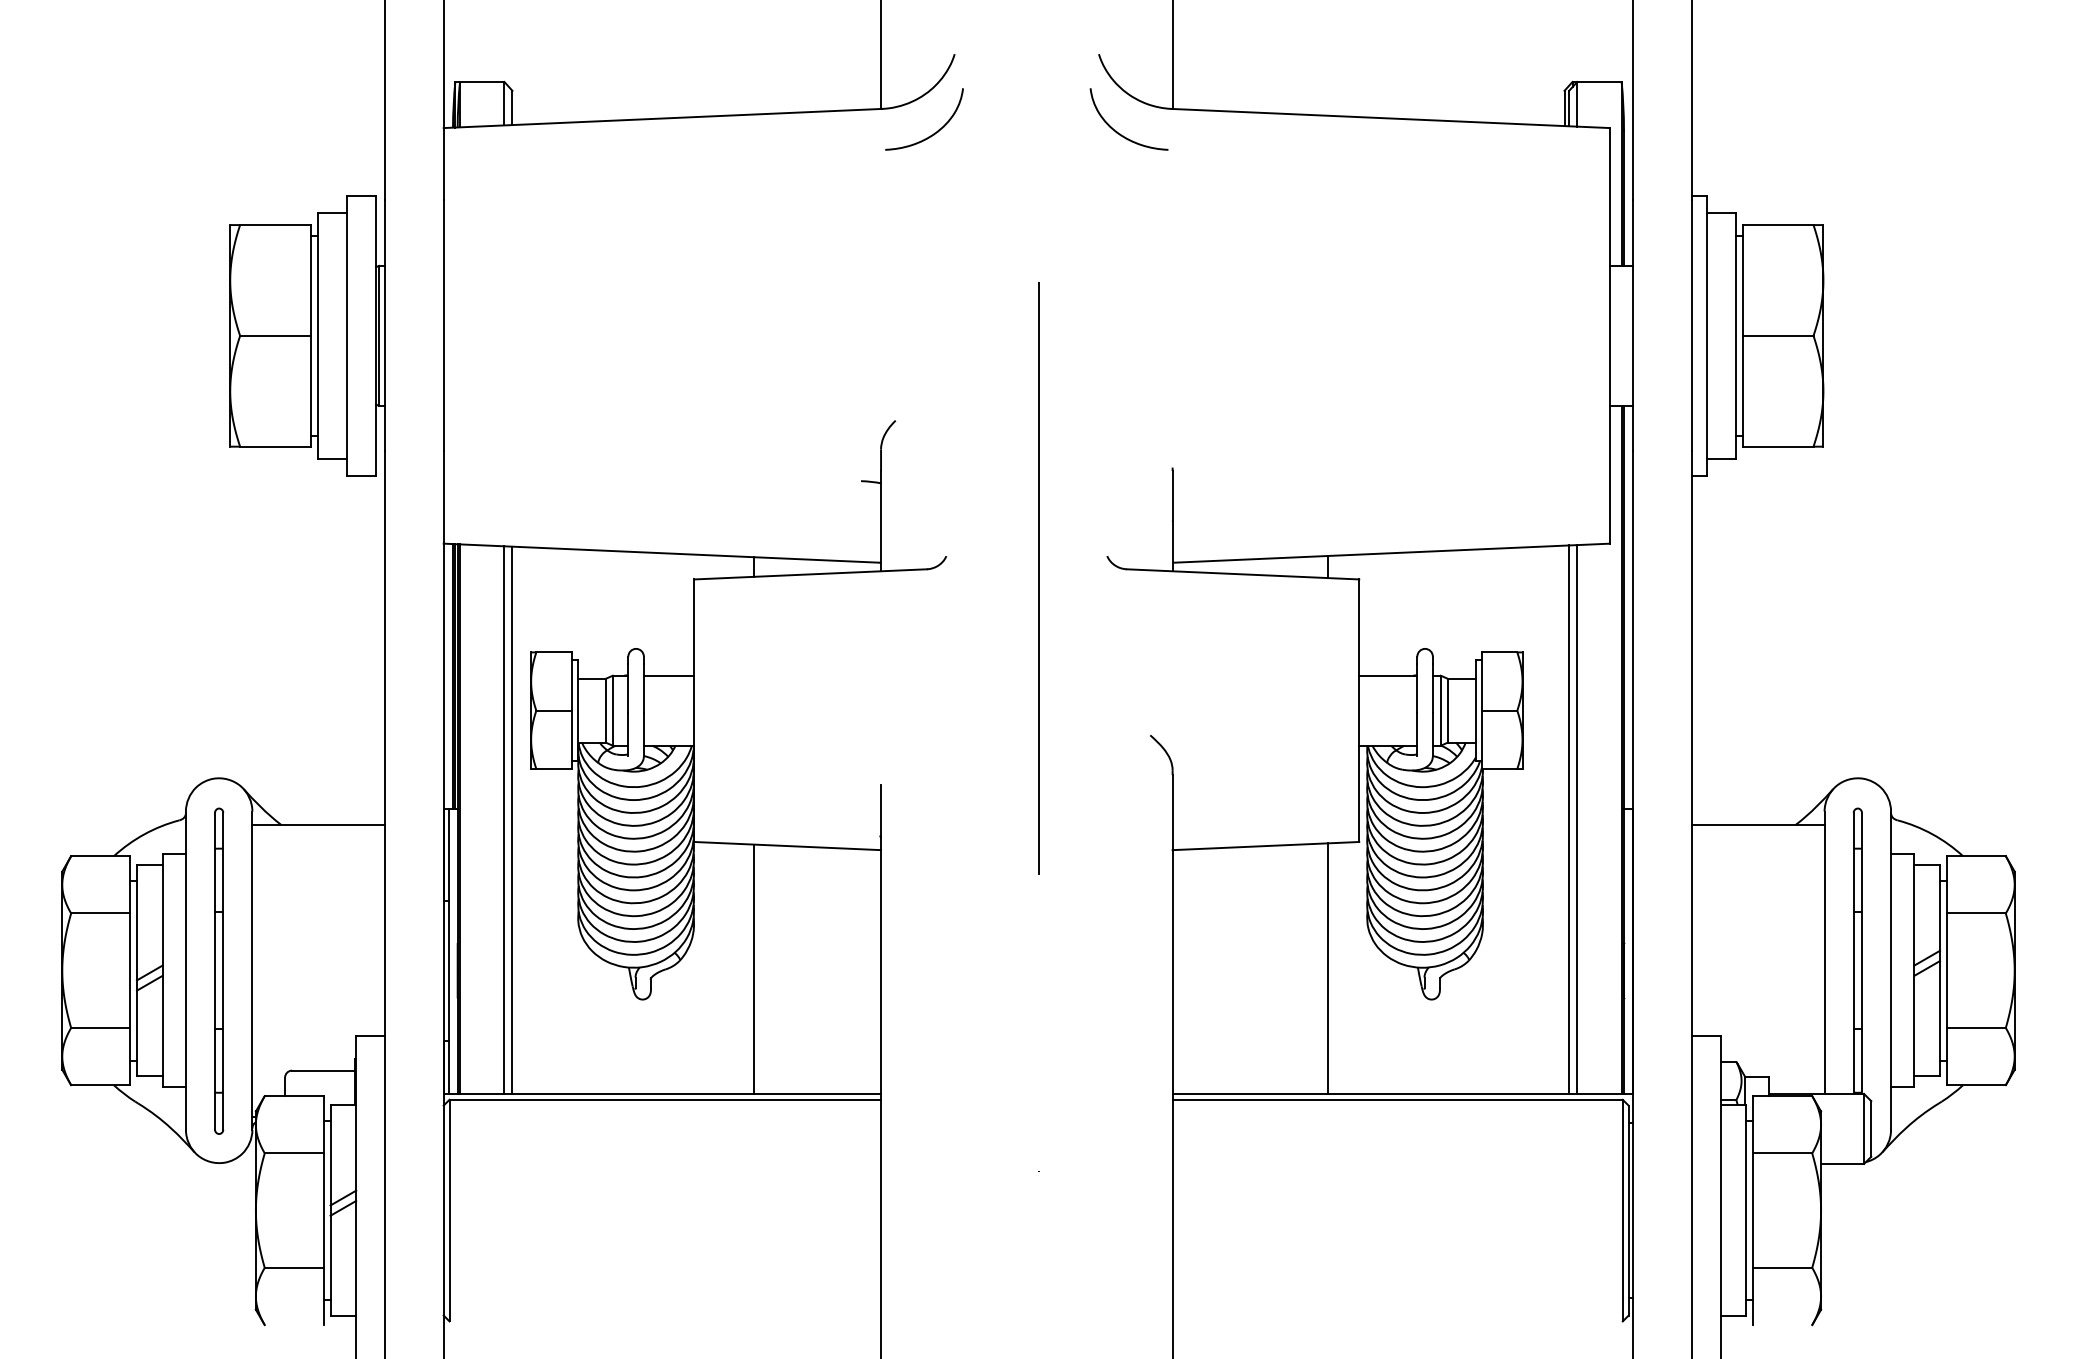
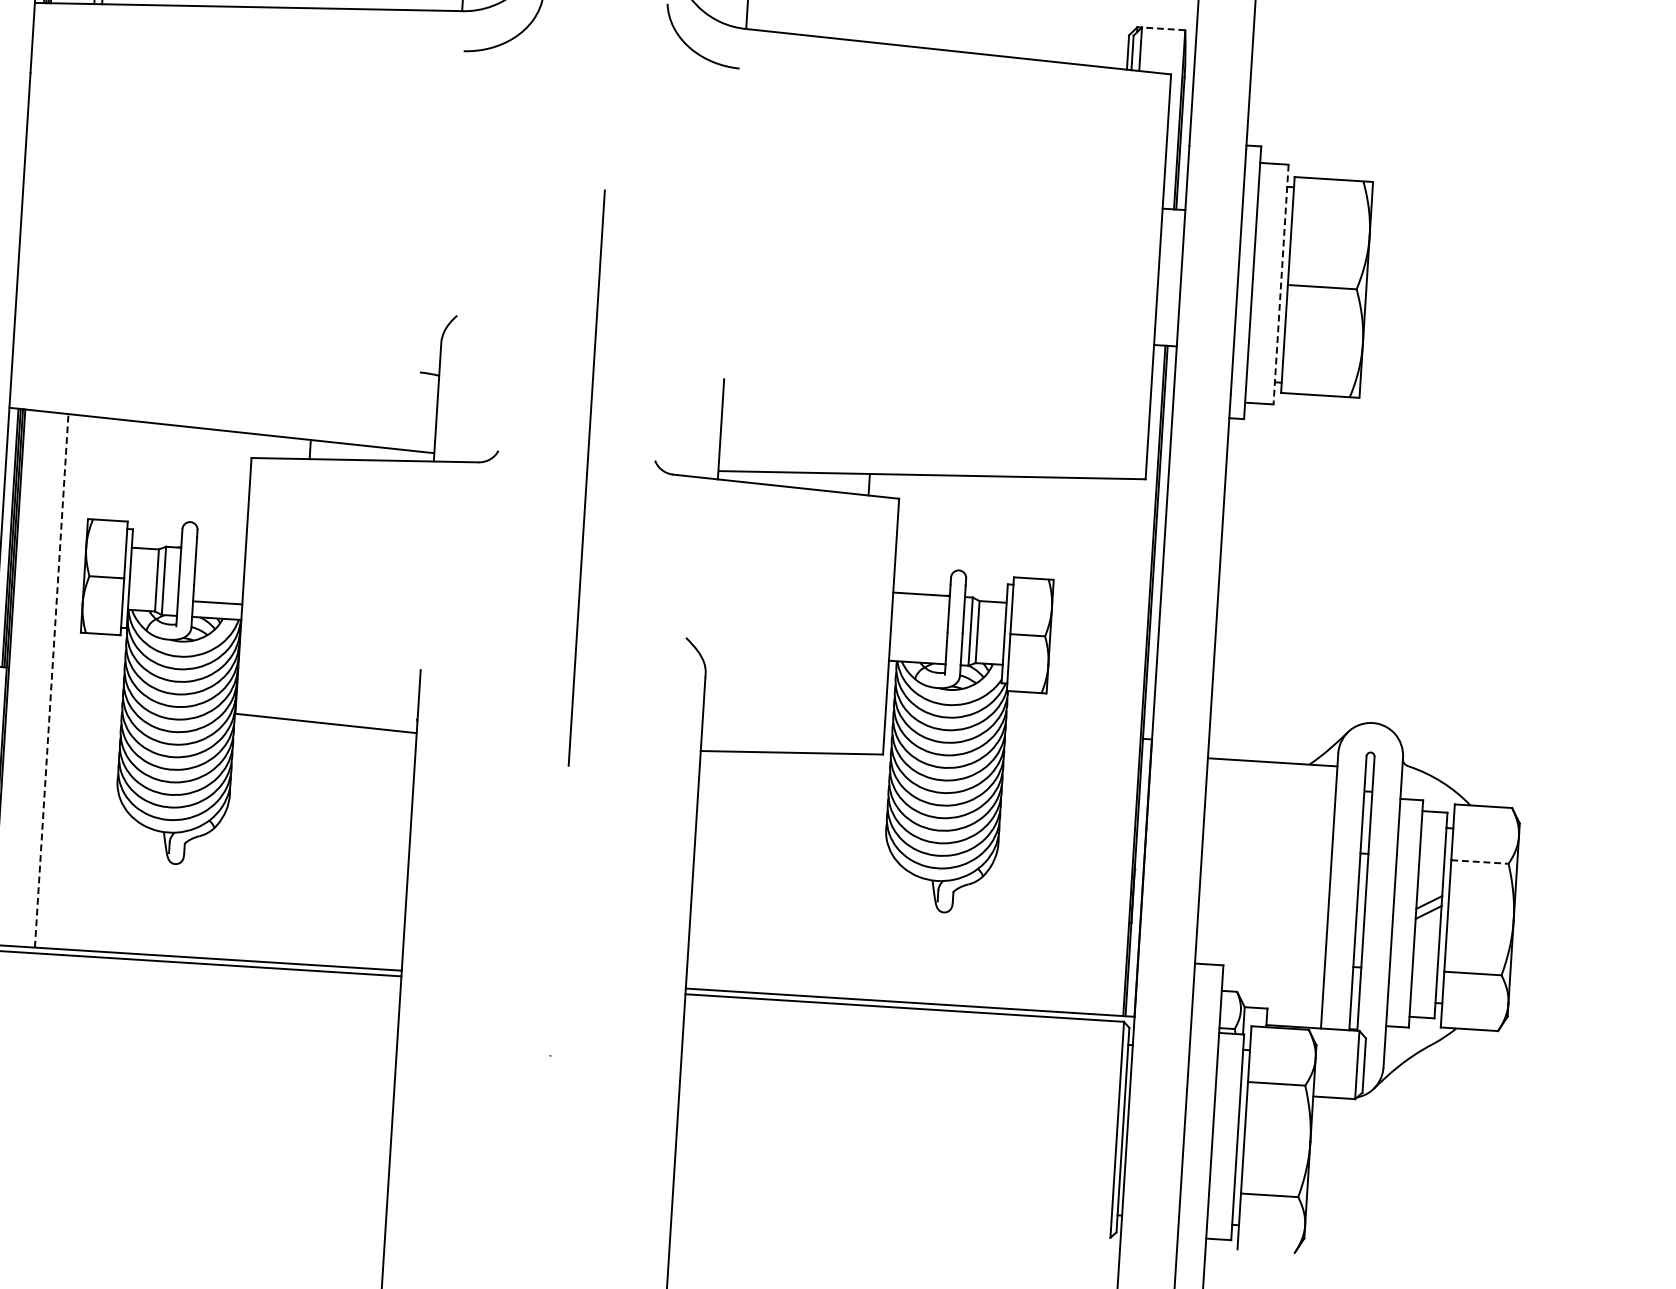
line: (1598, 82) -> (1162, 29), solid -> dashed
line: (1735, 336) -> (1280, 285), solid -> dashed
line: (668, 675) -> (217, 602), moved
line: (512, 819) -> (59, 680), removed
line: (1569, 819) -> (1089, 745), removed
line: (1577, 819) -> (1097, 745), removed
line: (504, 820) -> (51, 681), solid -> dashed
line: (1976, 913) -> (1480, 862), solid -> dashed
line: (753, 968) -> (285, 840), removed
line: (1327, 968) -> (844, 875), removed

